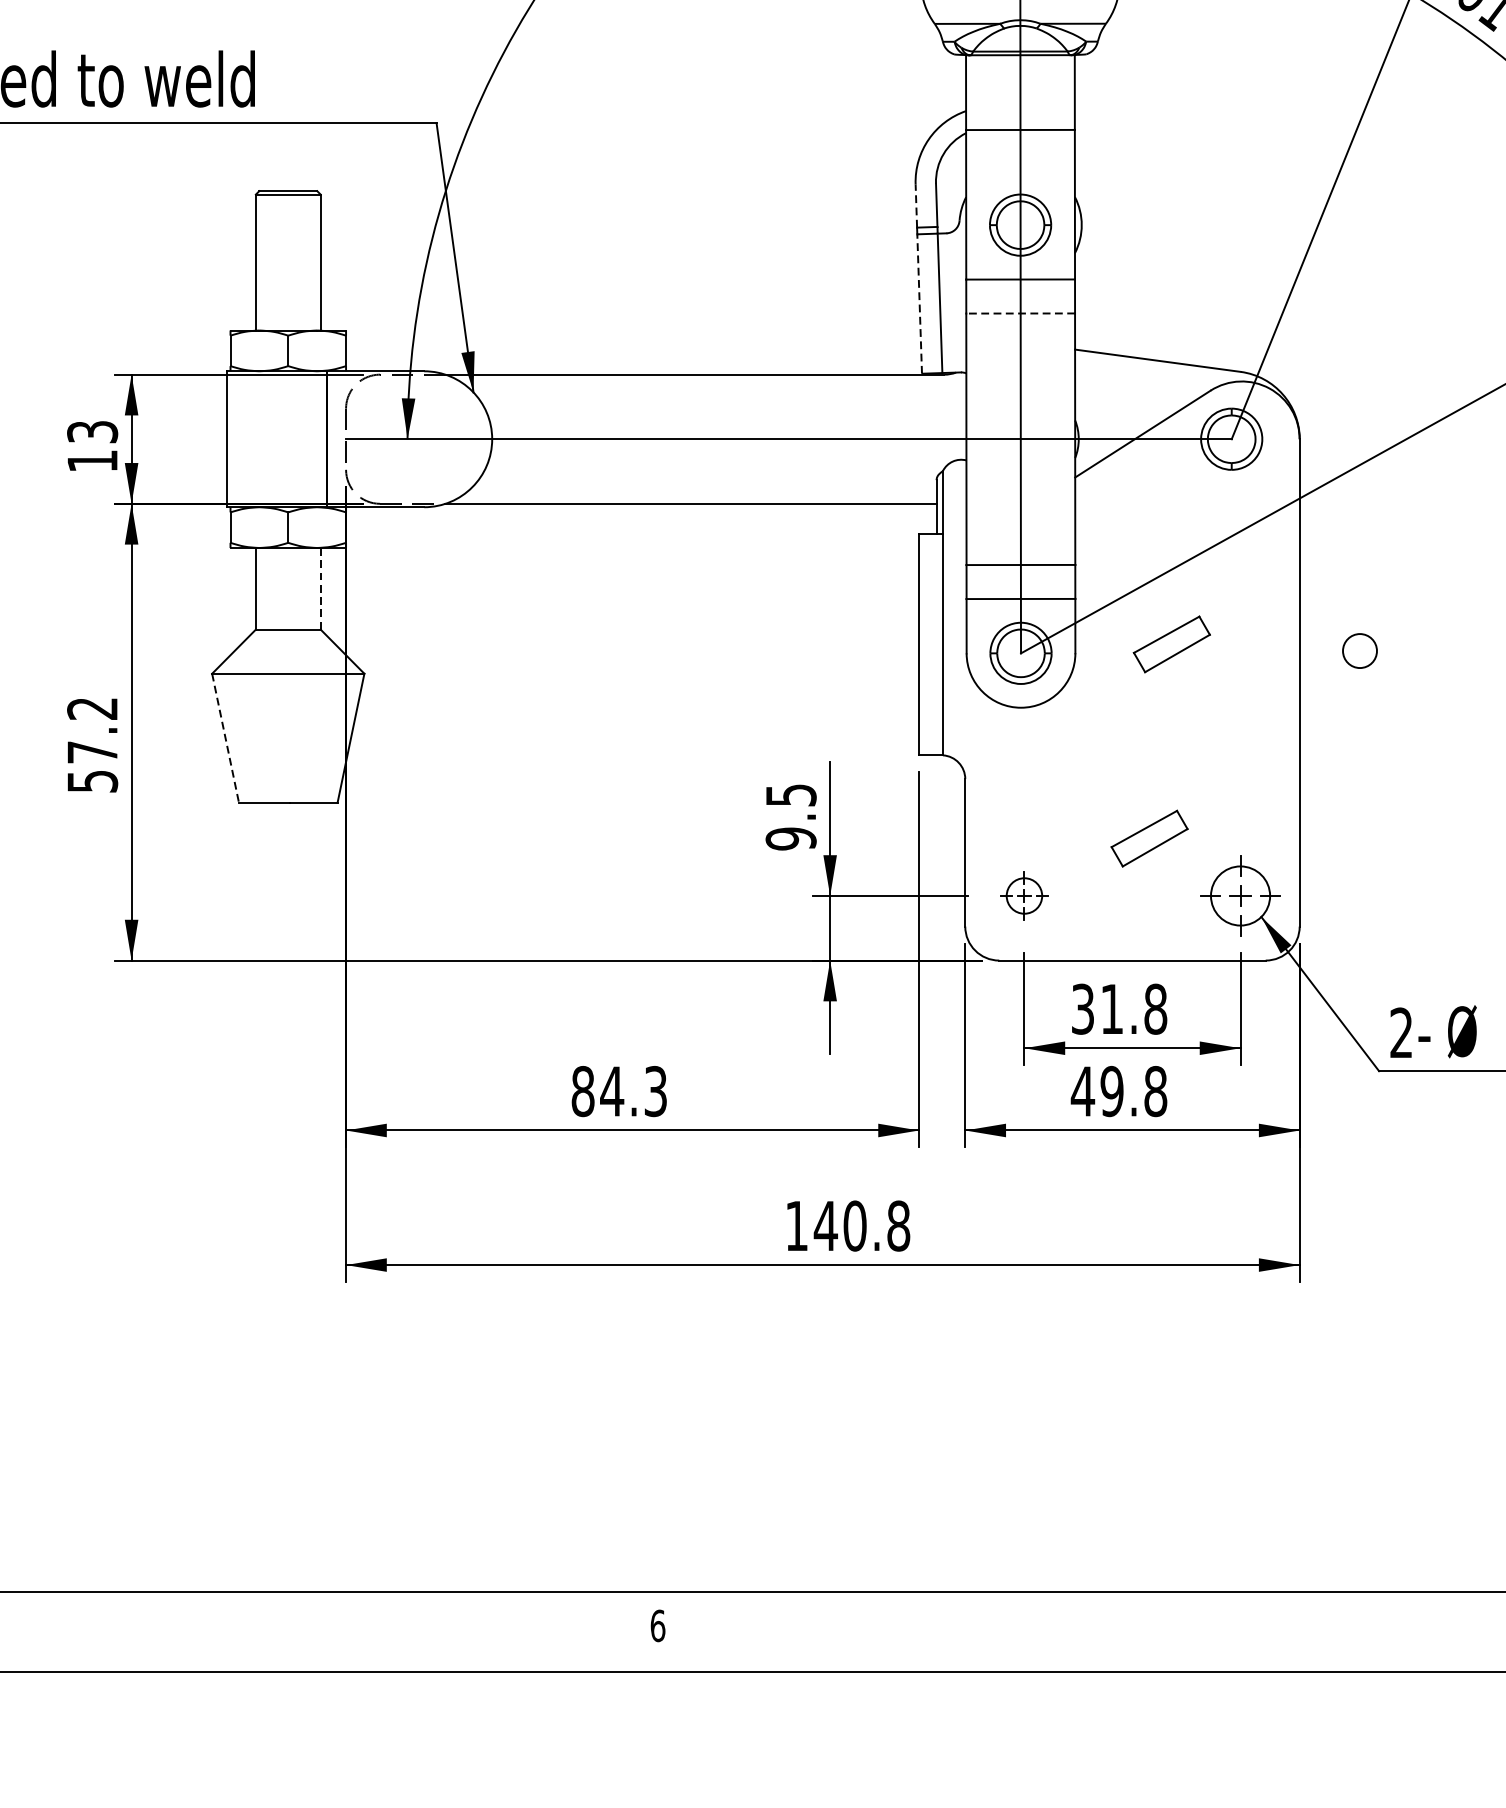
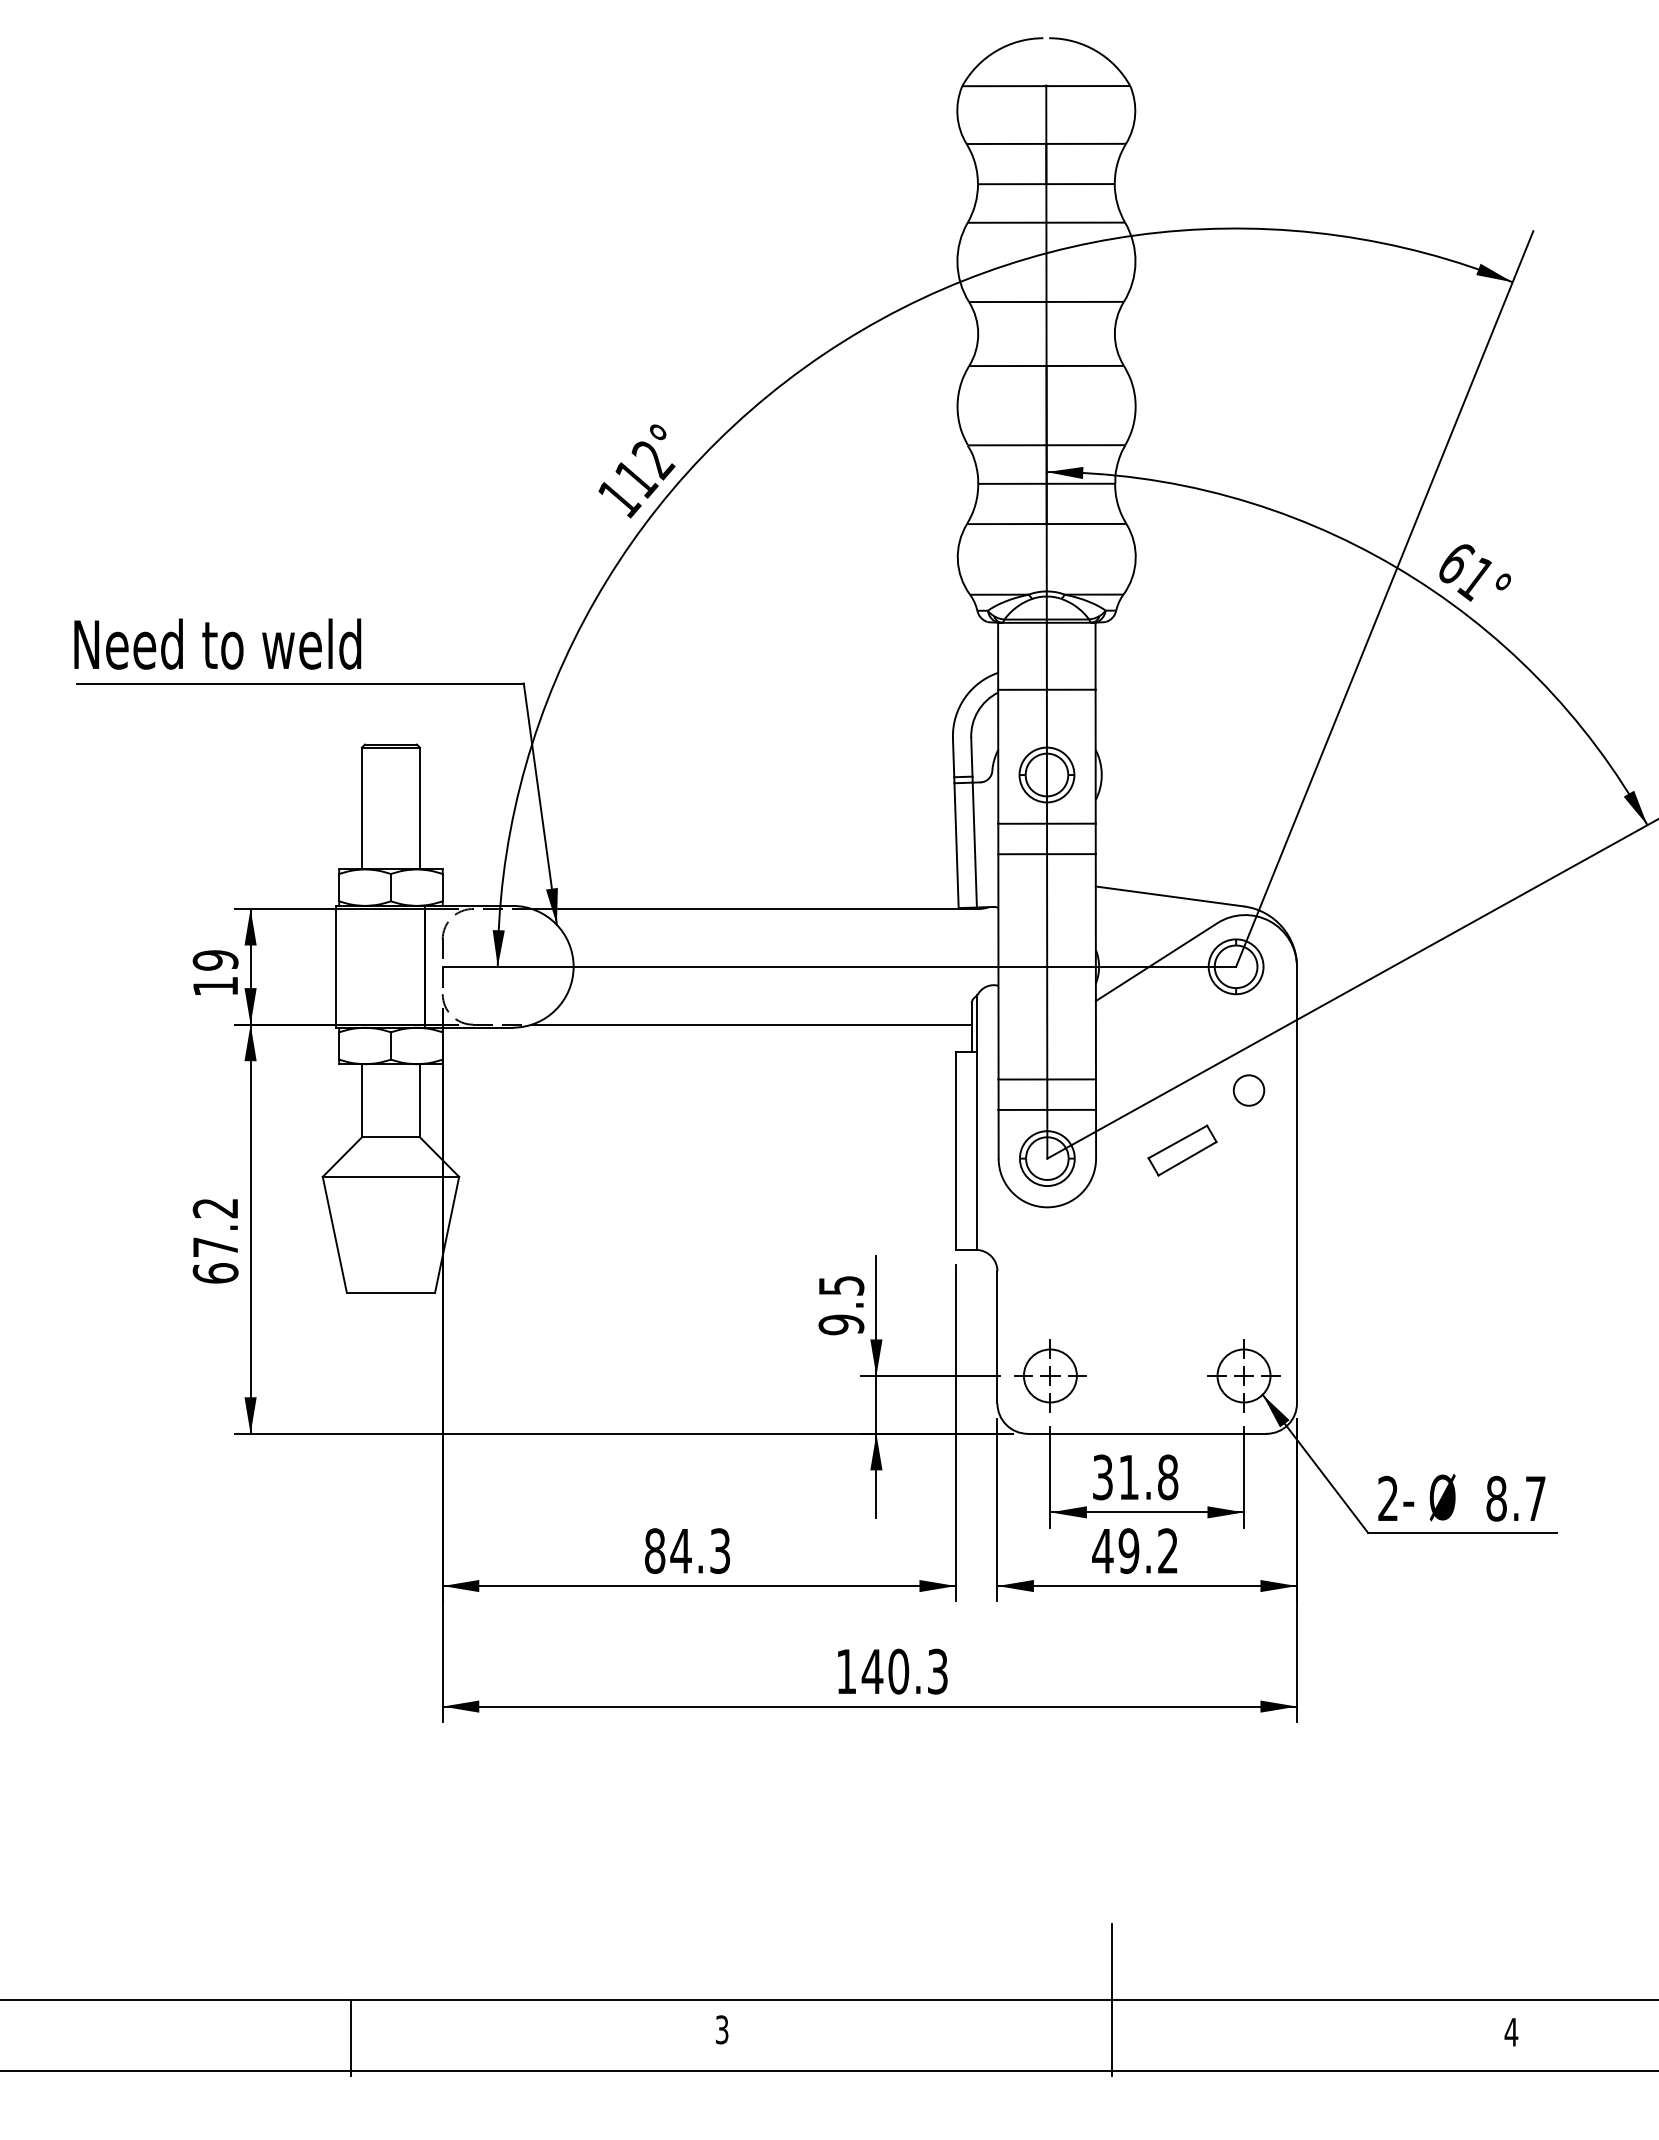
line: (916, 205) -> (953, 757), dashed -> solid
line: (919, 303) -> (956, 845), dashed -> solid
line: (1021, 313) -> (1047, 854), dashed -> solid
text: (92, 432) -> (215, 960), 13 -> 19
line: (320, 588) -> (419, 1100), dashed -> solid
circle: (1359, 650) -> (1248, 1090), moved
line: (225, 739) -> (334, 1235), dashed -> solid
text: (92, 781) -> (215, 1273), 57.2 -> 67.2
part: (1149, 838) -> (1162, 1324), removed
part: (1024, 895) -> (1050, 1375), size x1.67
text: (1156, 1090) -> (1168, 1550), 49.8 -> 49.2
text: (898, 1225) -> (937, 1671), 140.8 -> 140.3
line: (1093, 1592) -> (1112, 1999), added
text: (657, 1625) -> (721, 2029), 6 -> 3
line: (244, 1634) -> (351, 2037), added

